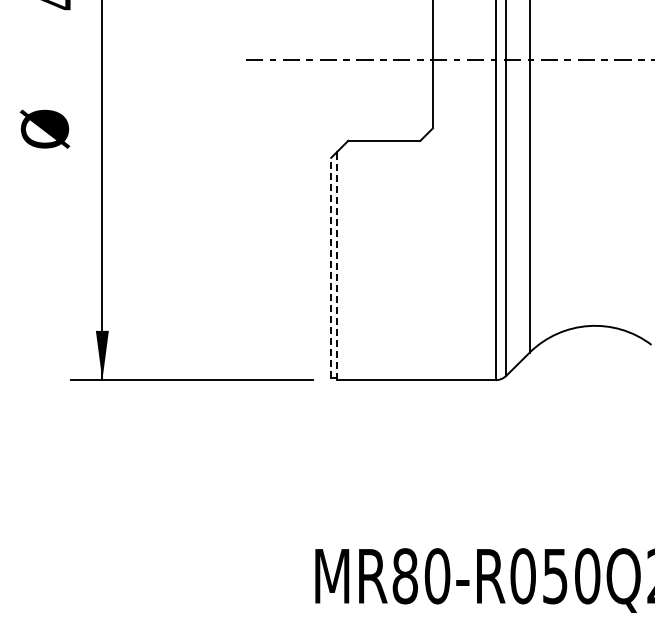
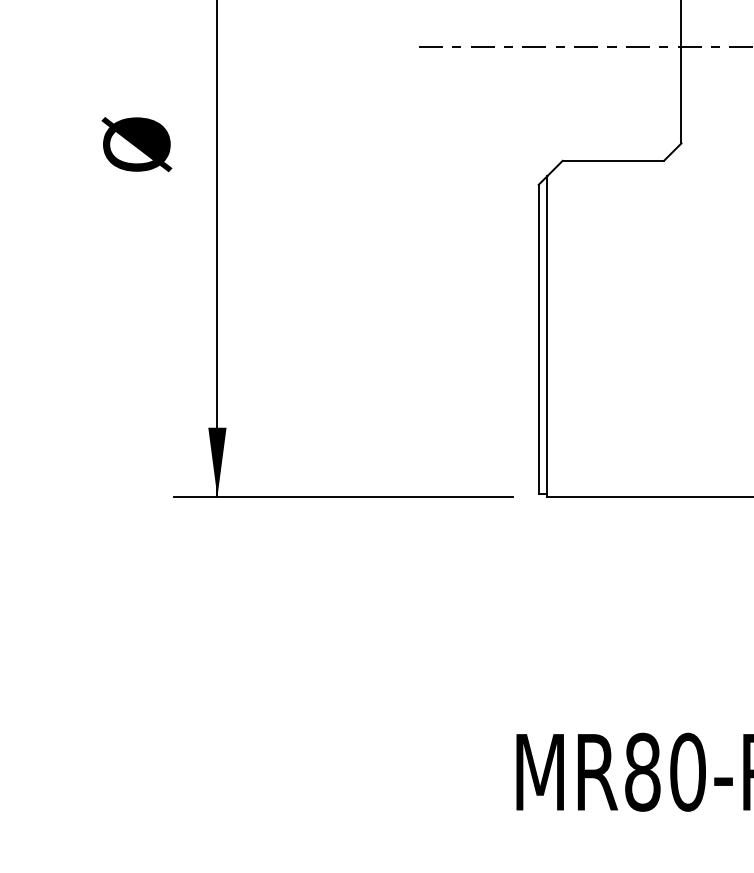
line: (337, 265) -> (547, 335), dashed -> solid
line: (331, 267) -> (539, 338), dashed -> solid

